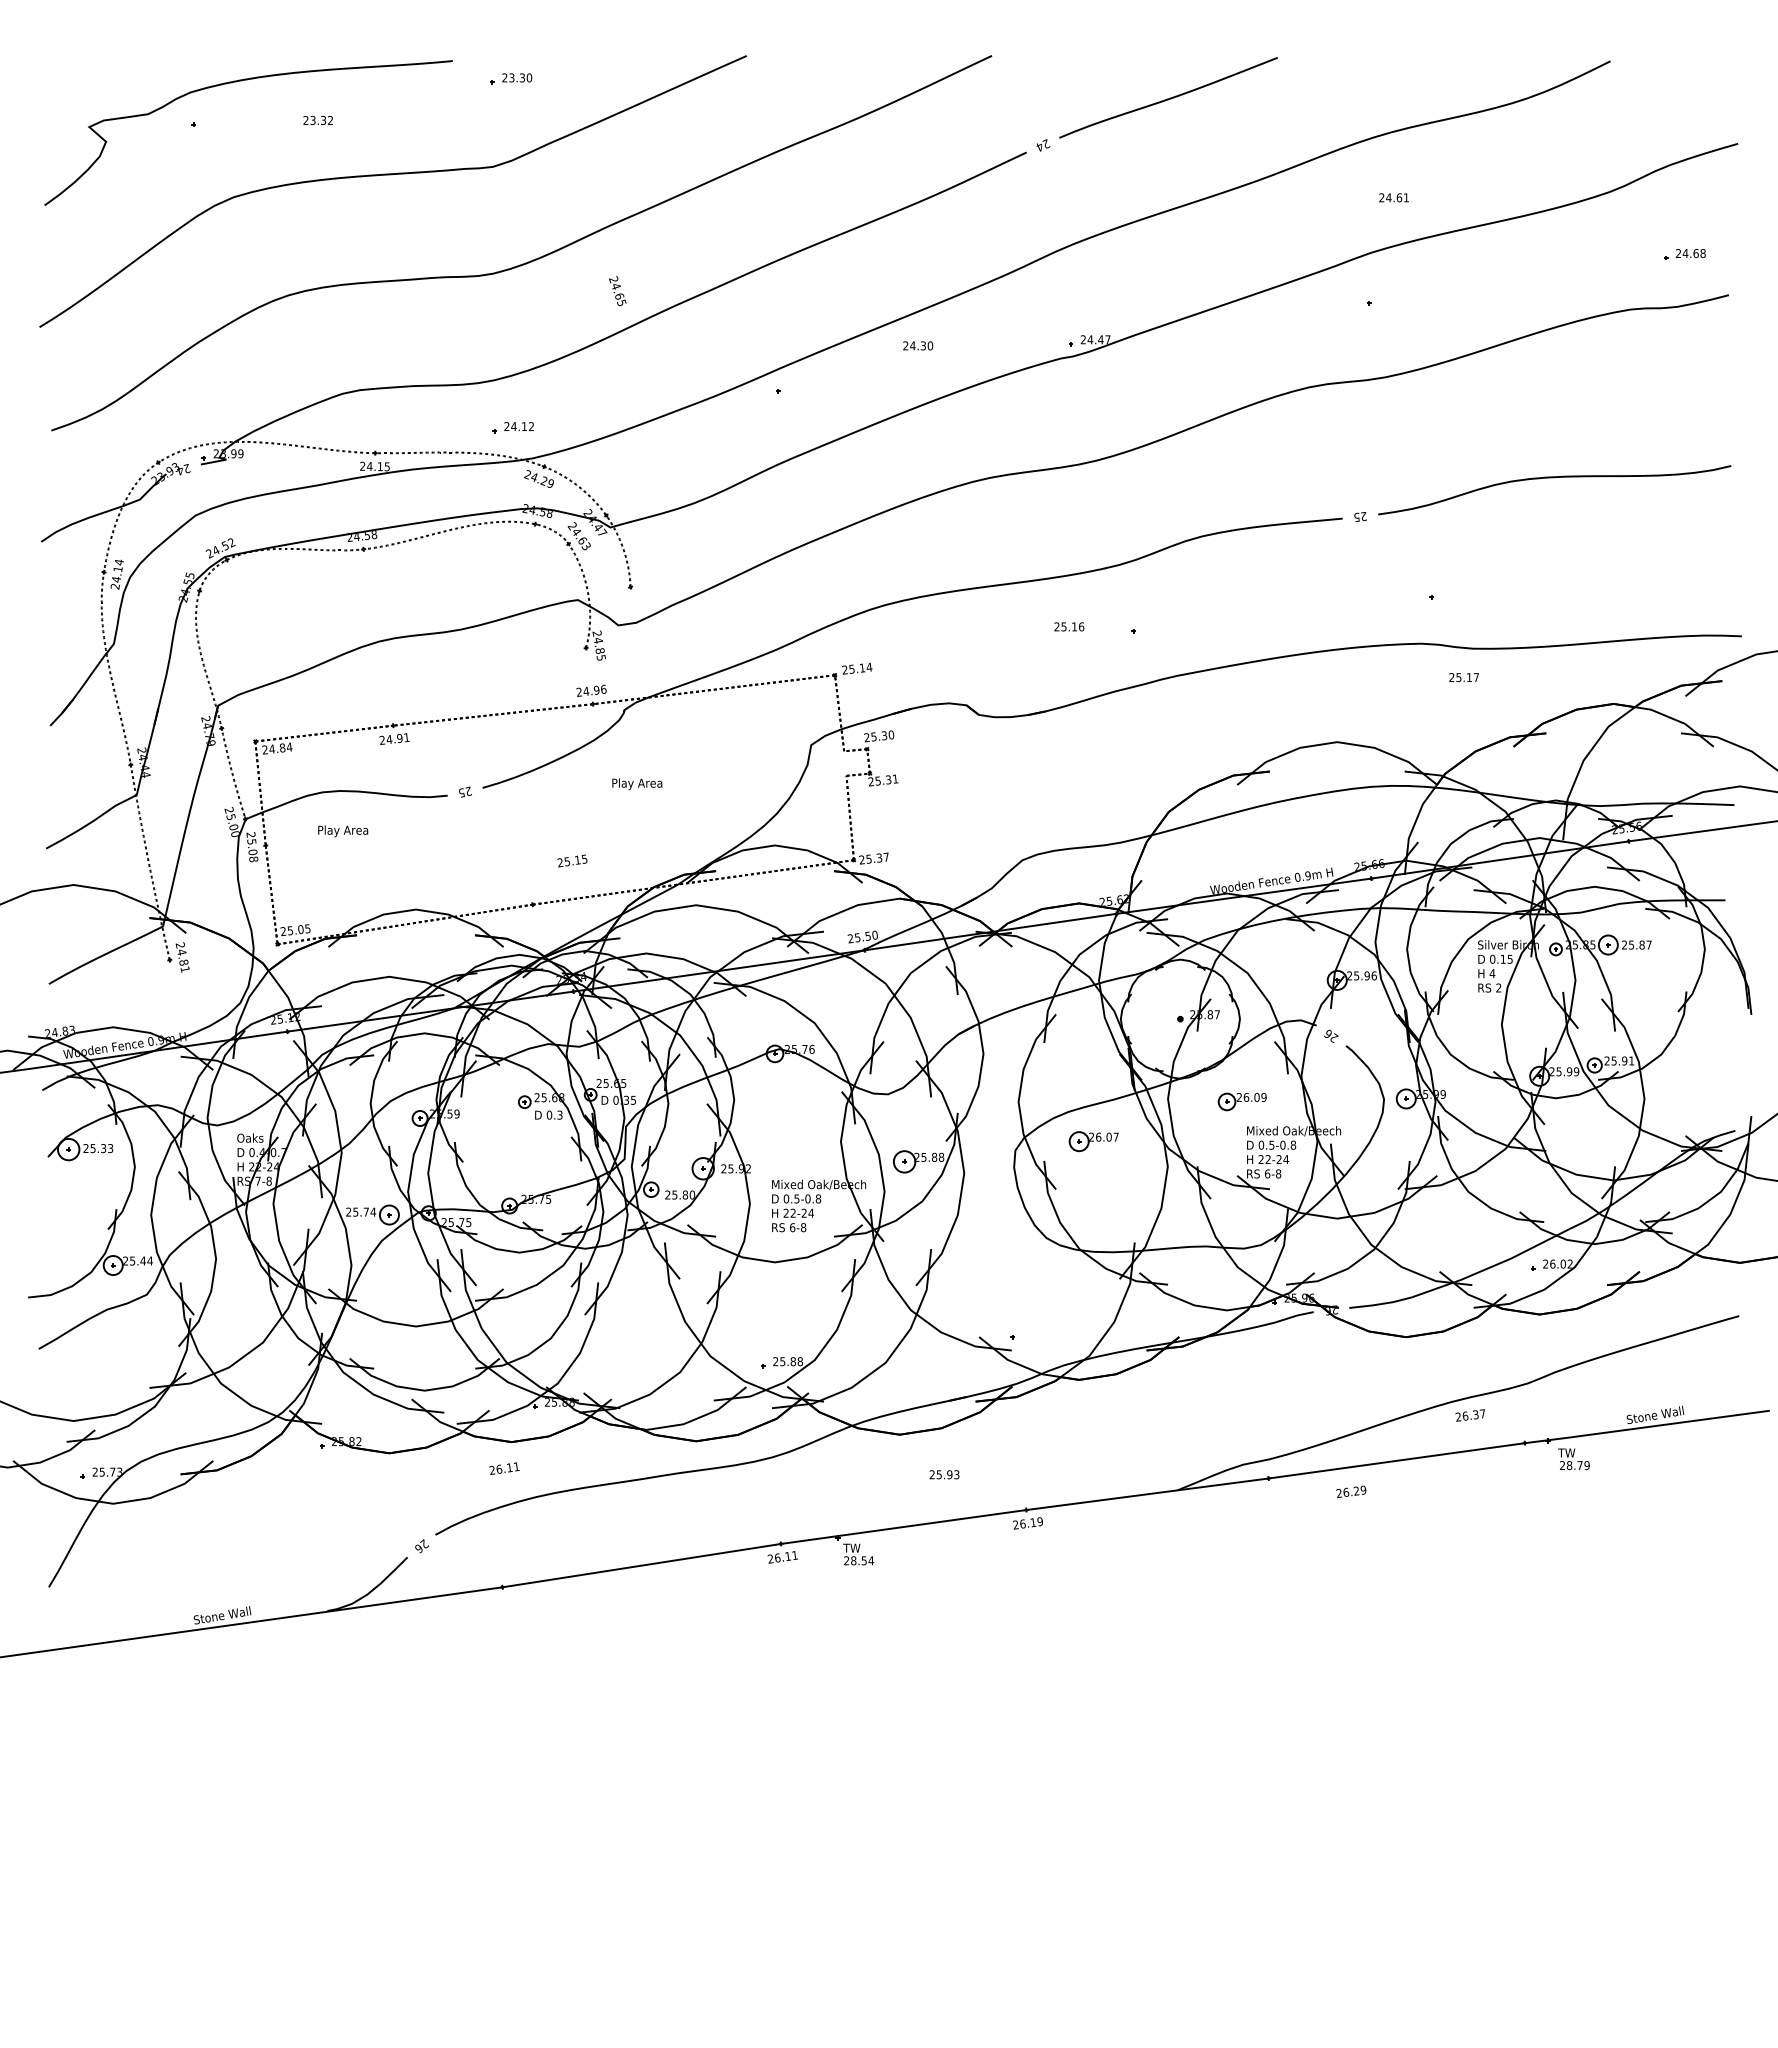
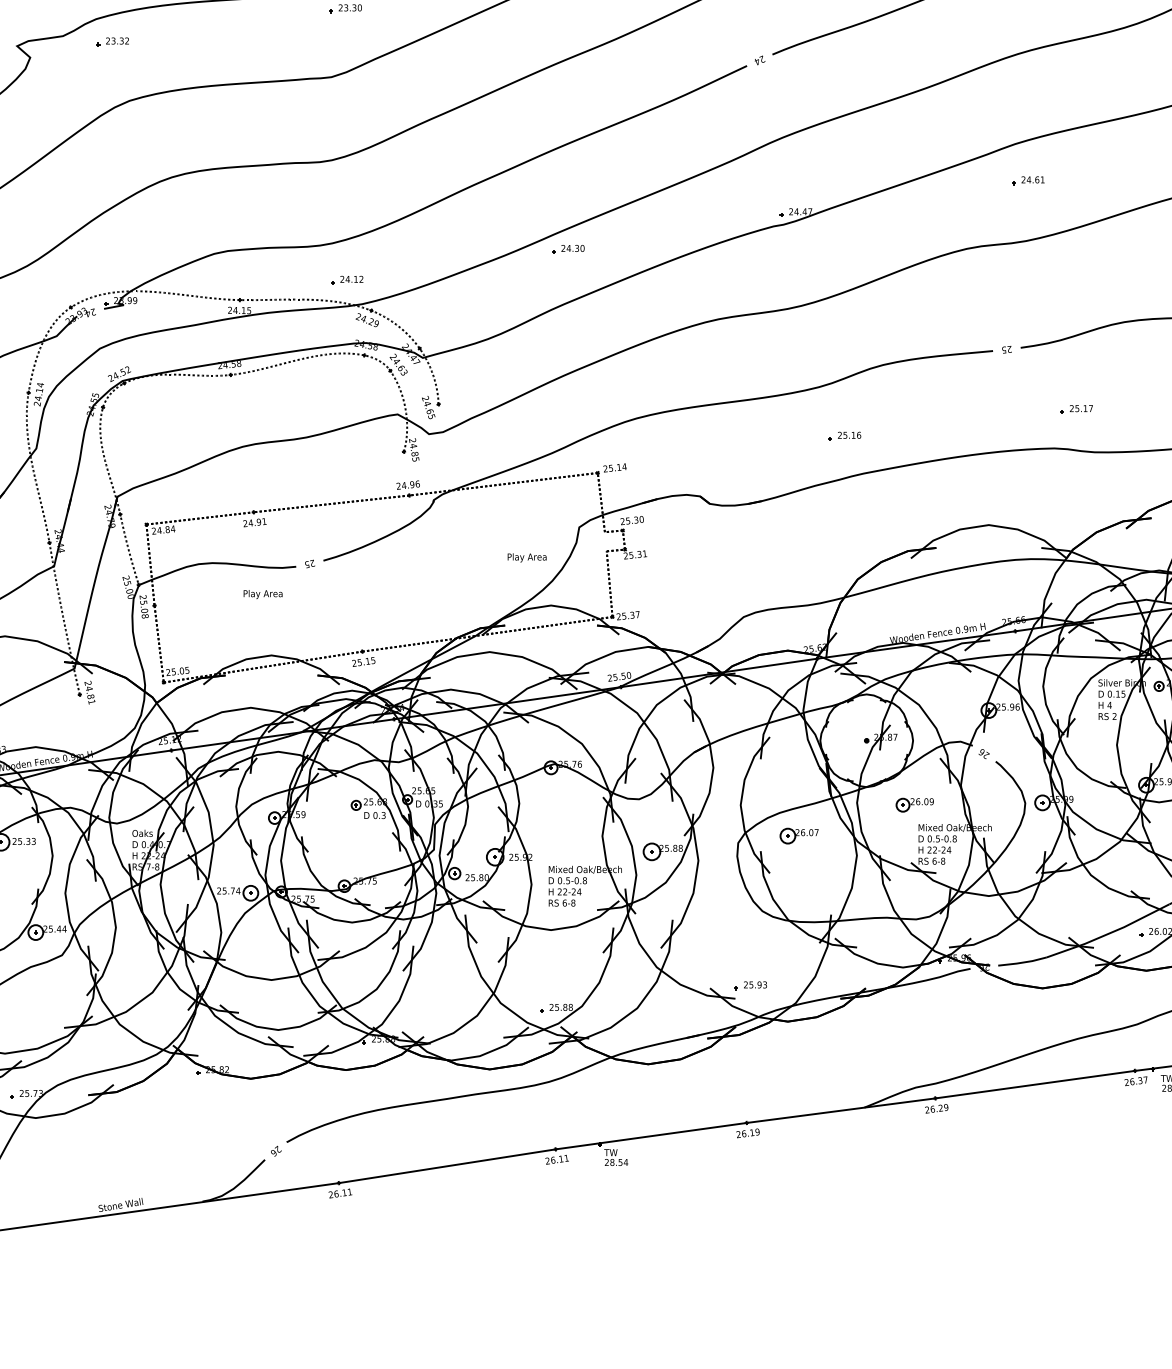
text: (317, 120) -> (117, 41), moved
text: (1393, 197) -> (1032, 179), moved
text: (617, 291) -> (428, 407), moved
text: (918, 345) -> (573, 248), moved
text: (1069, 626) -> (849, 435), moved
text: (1463, 677) -> (1080, 408), moved
text: (637, 784) -> (527, 558), moved
text: (343, 831) -> (263, 594), moved
text: (572, 860) -> (363, 661), moved
text: (1469, 1415) -> (1135, 1081), moved
text: (504, 1468) -> (340, 1193), moved
text: (944, 1474) -> (755, 984), moved
text: (1351, 1491) -> (936, 1108), moved

